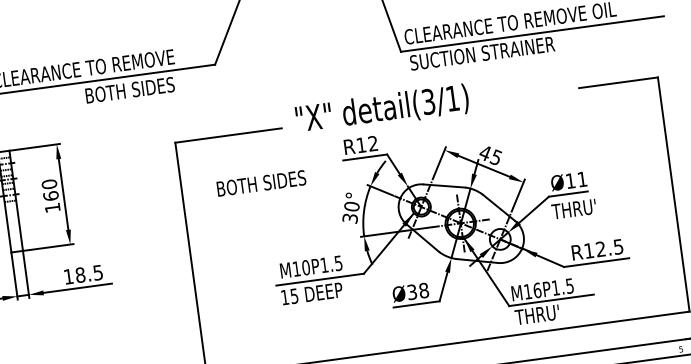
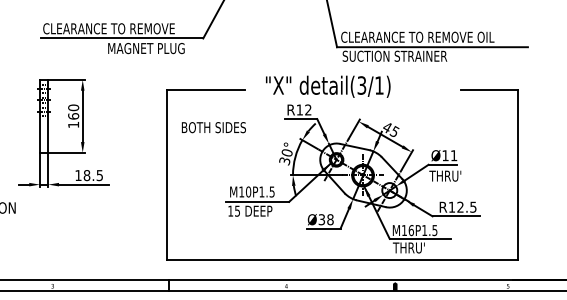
text: (138, 89) -> (146, 48), BOTH SIDES -> MAGNET PLUG
text: (382, 109) -> (328, 86), moved
text: (260, 183) -> (213, 127), moved

